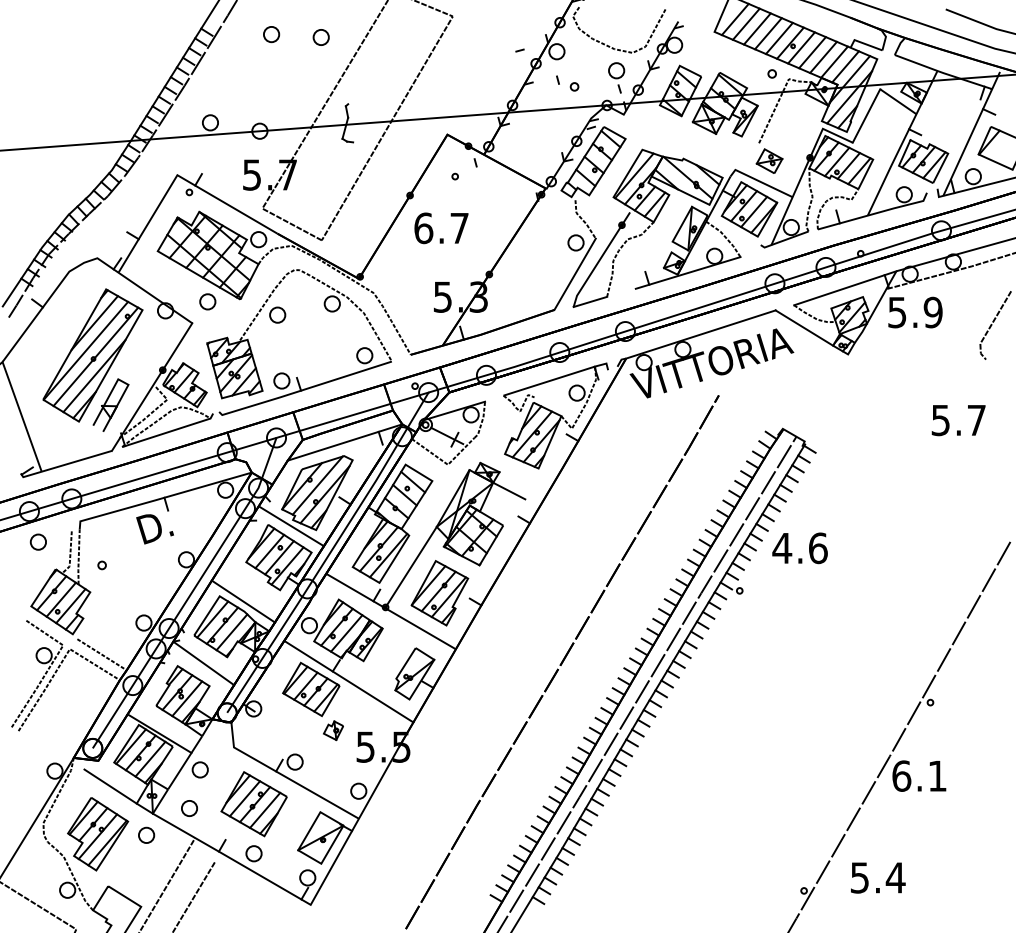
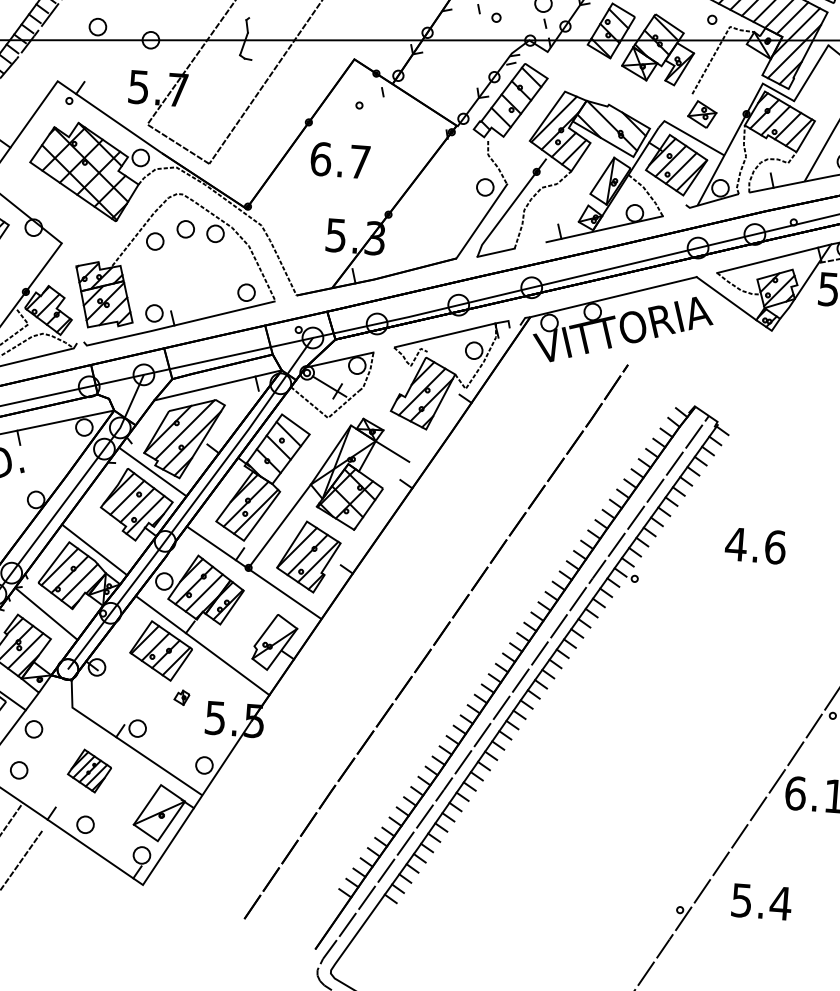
part: (207, 301) -> (185, 228), moved
text: (799, 548) -> (754, 545), moved
part: (333, 730) -> (181, 697), size x0.7
part: (253, 804) -> (88, 771), size x0.6

